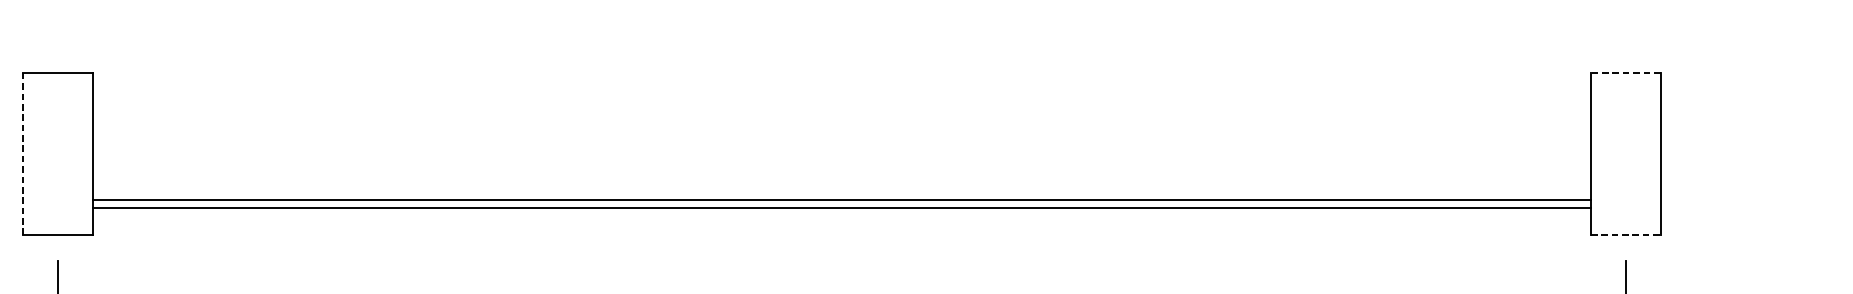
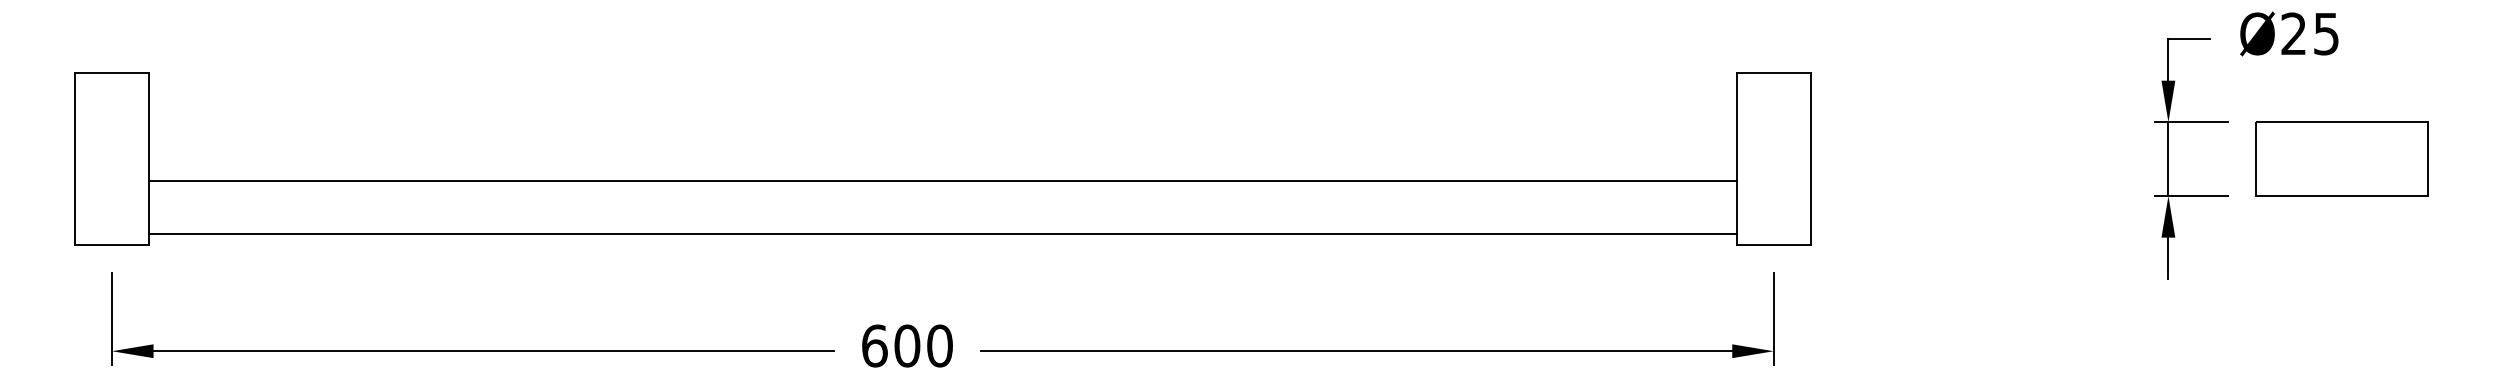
line: (1625, 72) -> (1773, 73), dashed -> solid
line: (23, 154) -> (75, 159), dashed -> solid
line: (841, 199) -> (942, 233), moved
line: (841, 207) -> (942, 180), moved
line: (1625, 235) -> (1773, 245), dashed -> solid

